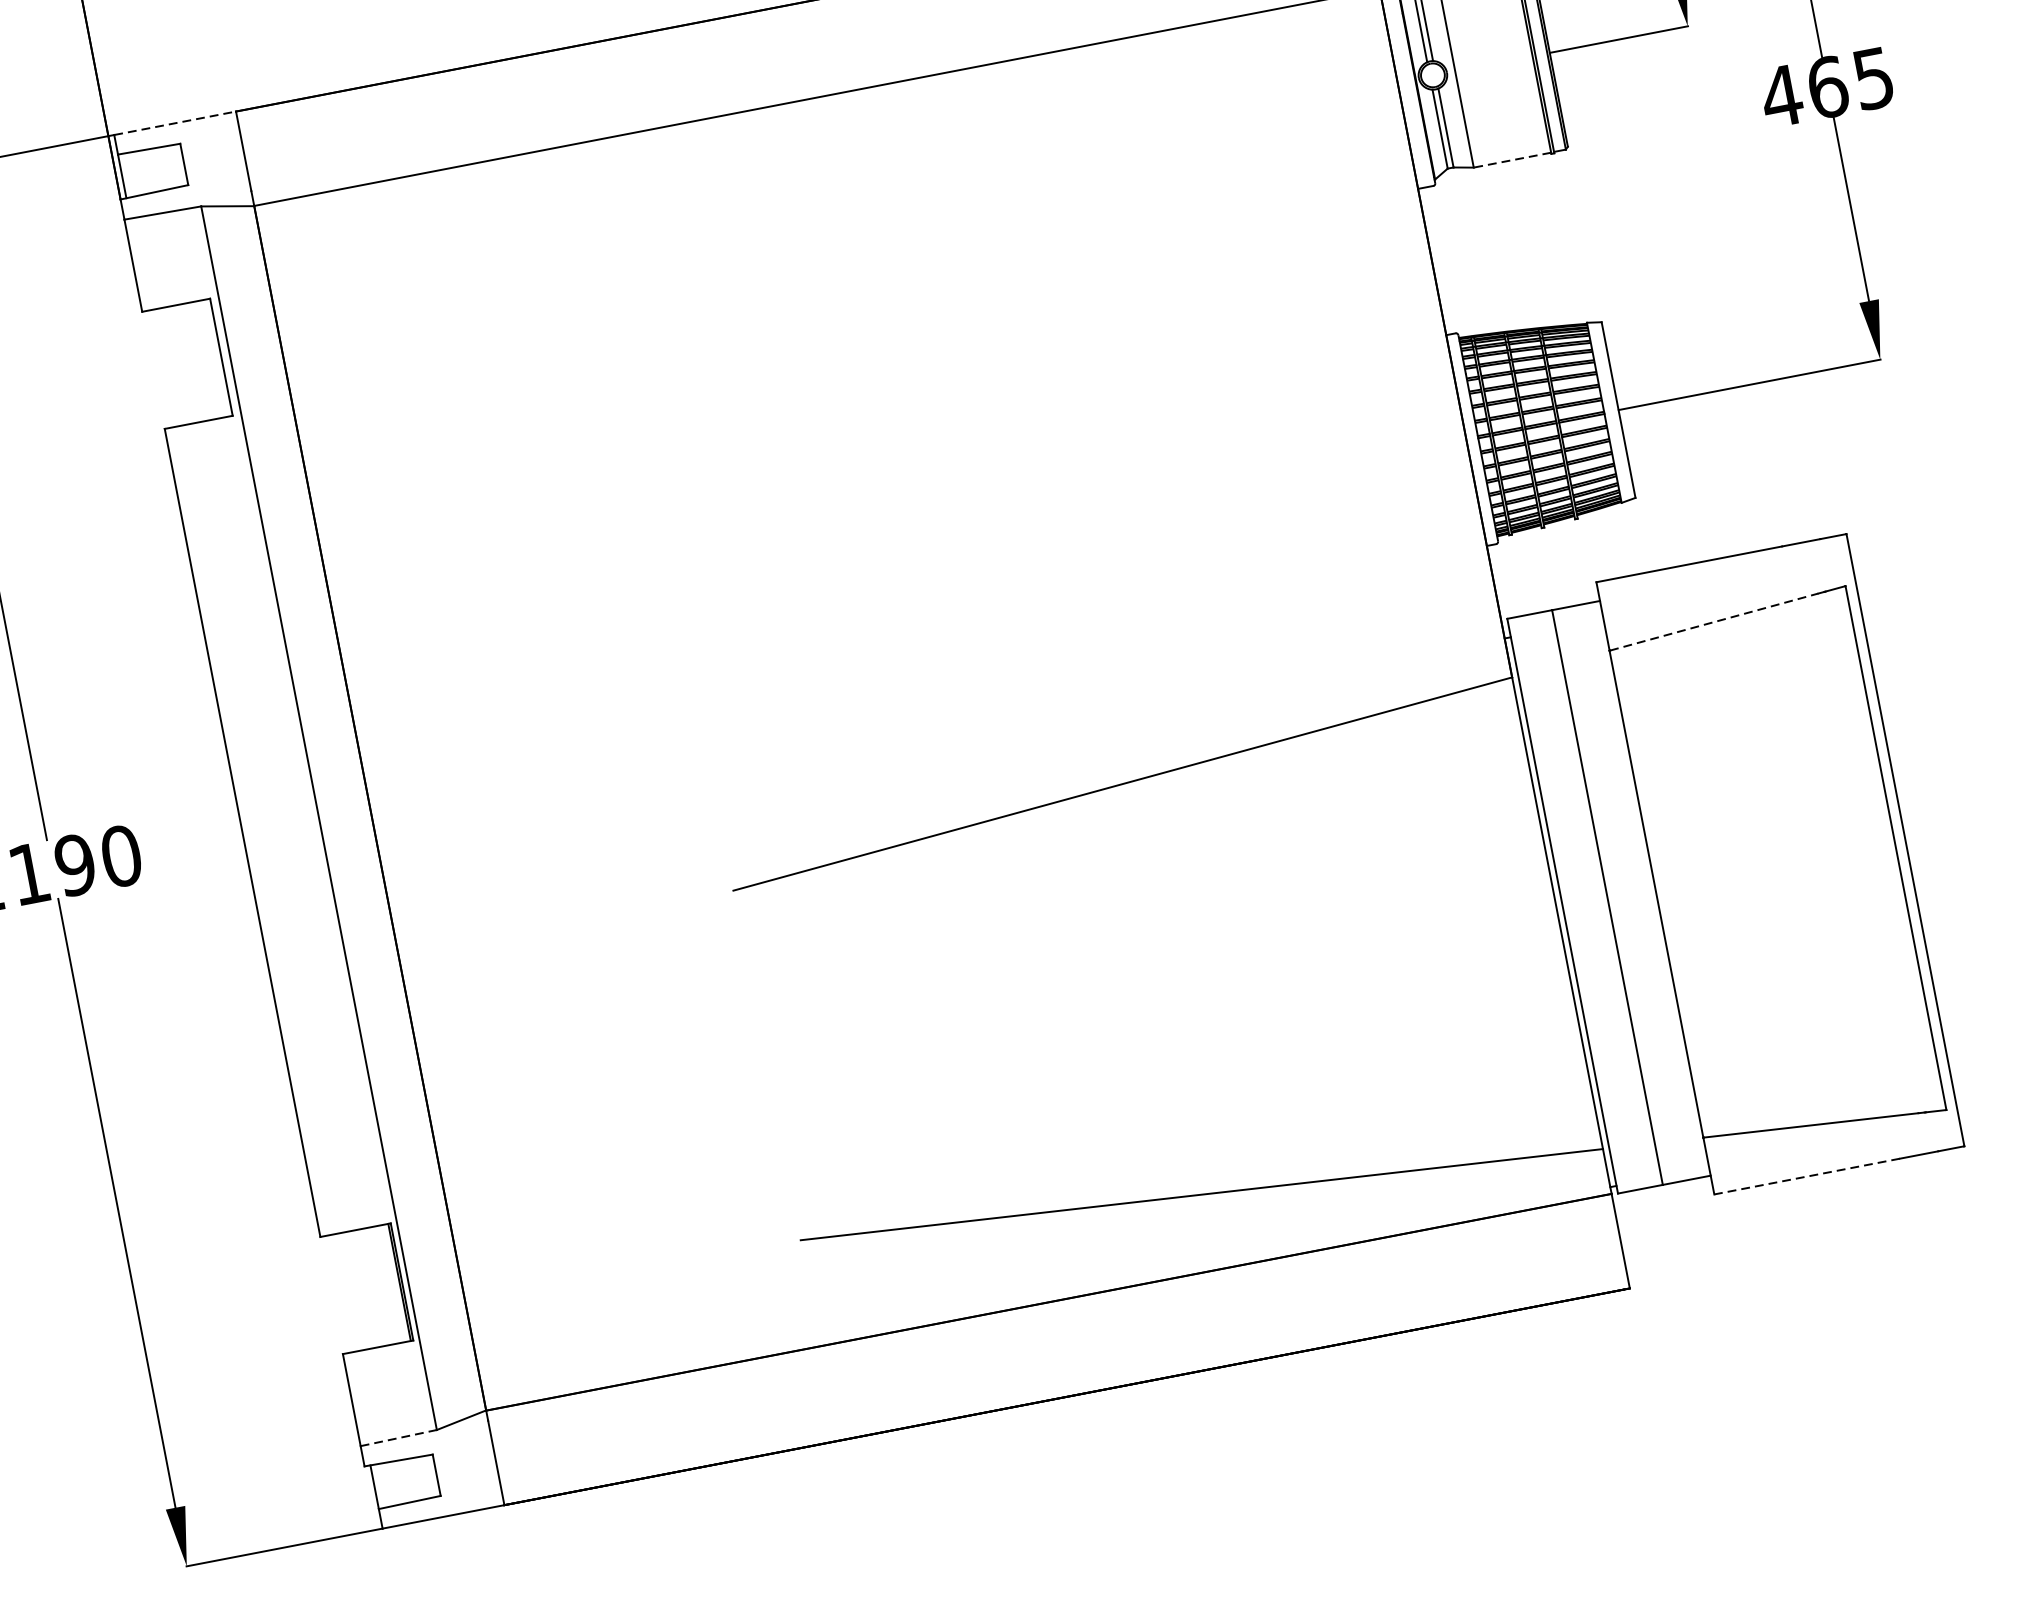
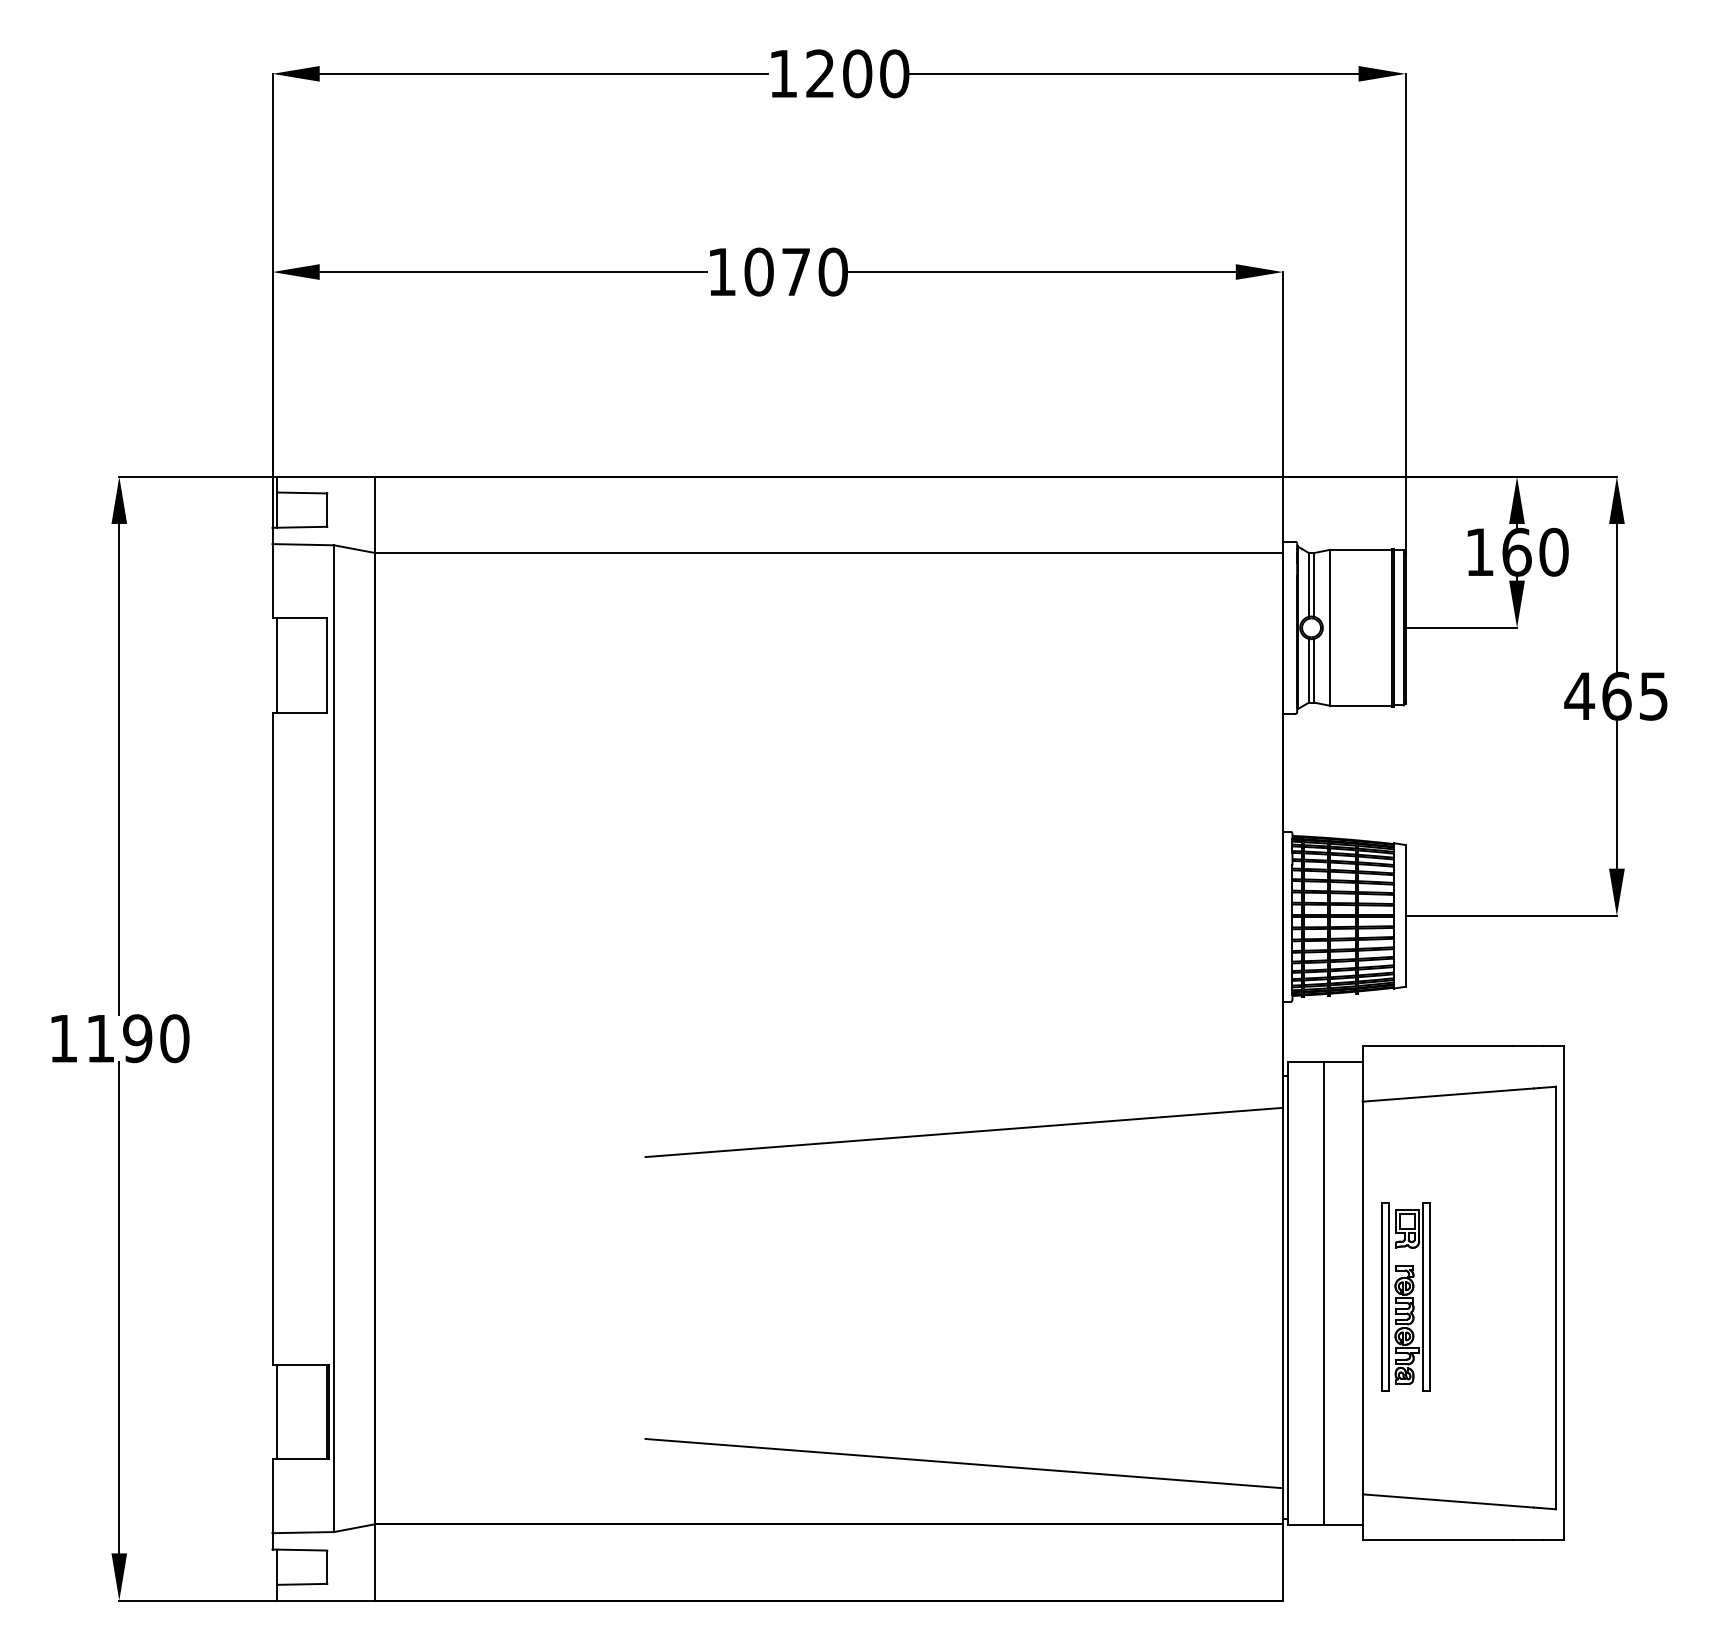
line: (175, 122) -> (326, 476), dashed -> solid
line: (1512, 159) -> (1360, 705), dashed -> solid
line: (159, 369) -> (277, 665), added
line: (1714, 622) -> (1448, 1095), dashed -> solid
part: (1709, 882) -> (1405, 1296), added
line: (1807, 1177) -> (1437, 1540), dashed -> solid
line: (337, 1294) -> (277, 1411), added
line: (398, 1437) -> (303, 1532), dashed -> solid

